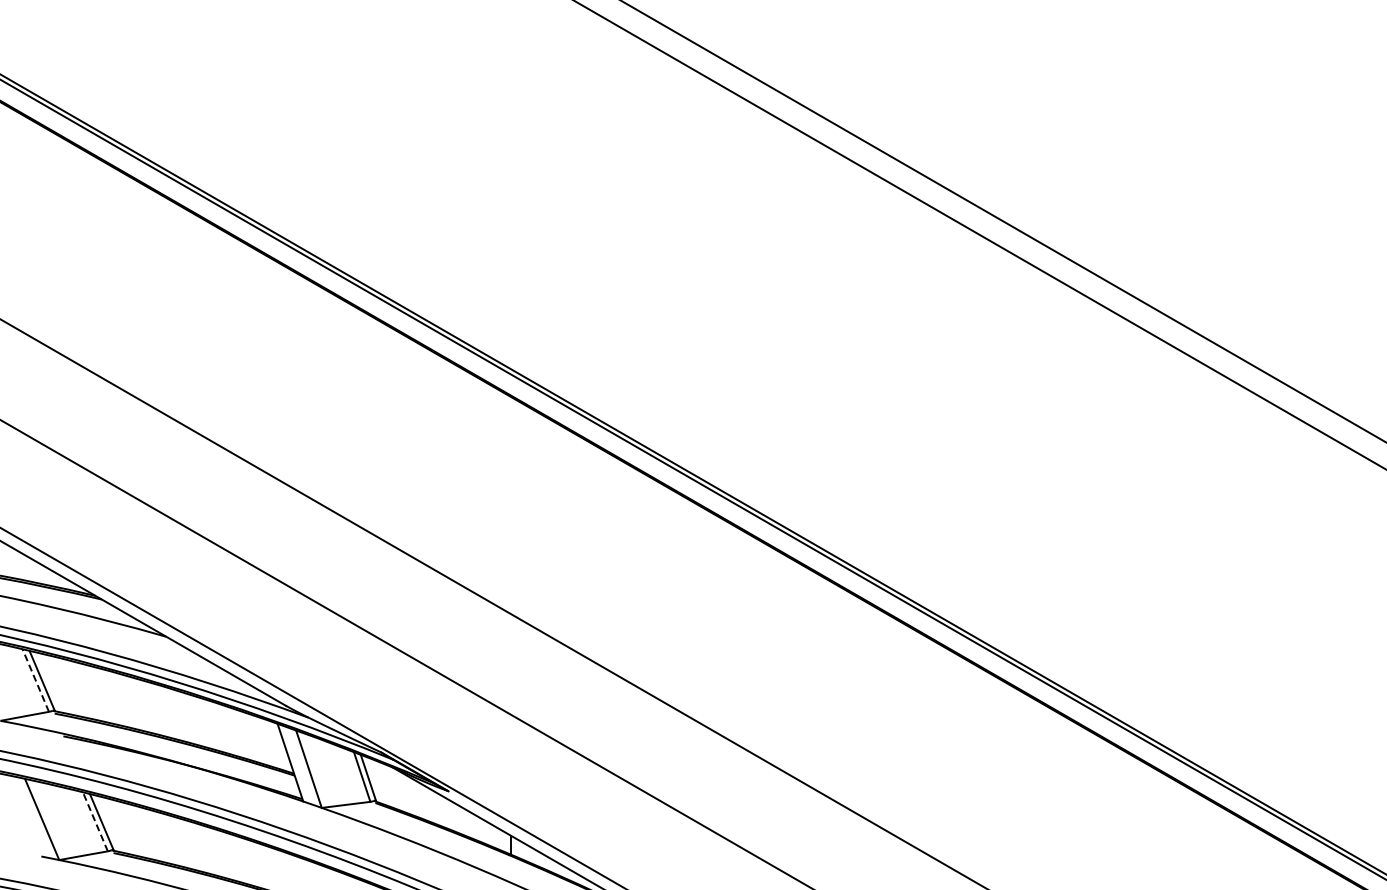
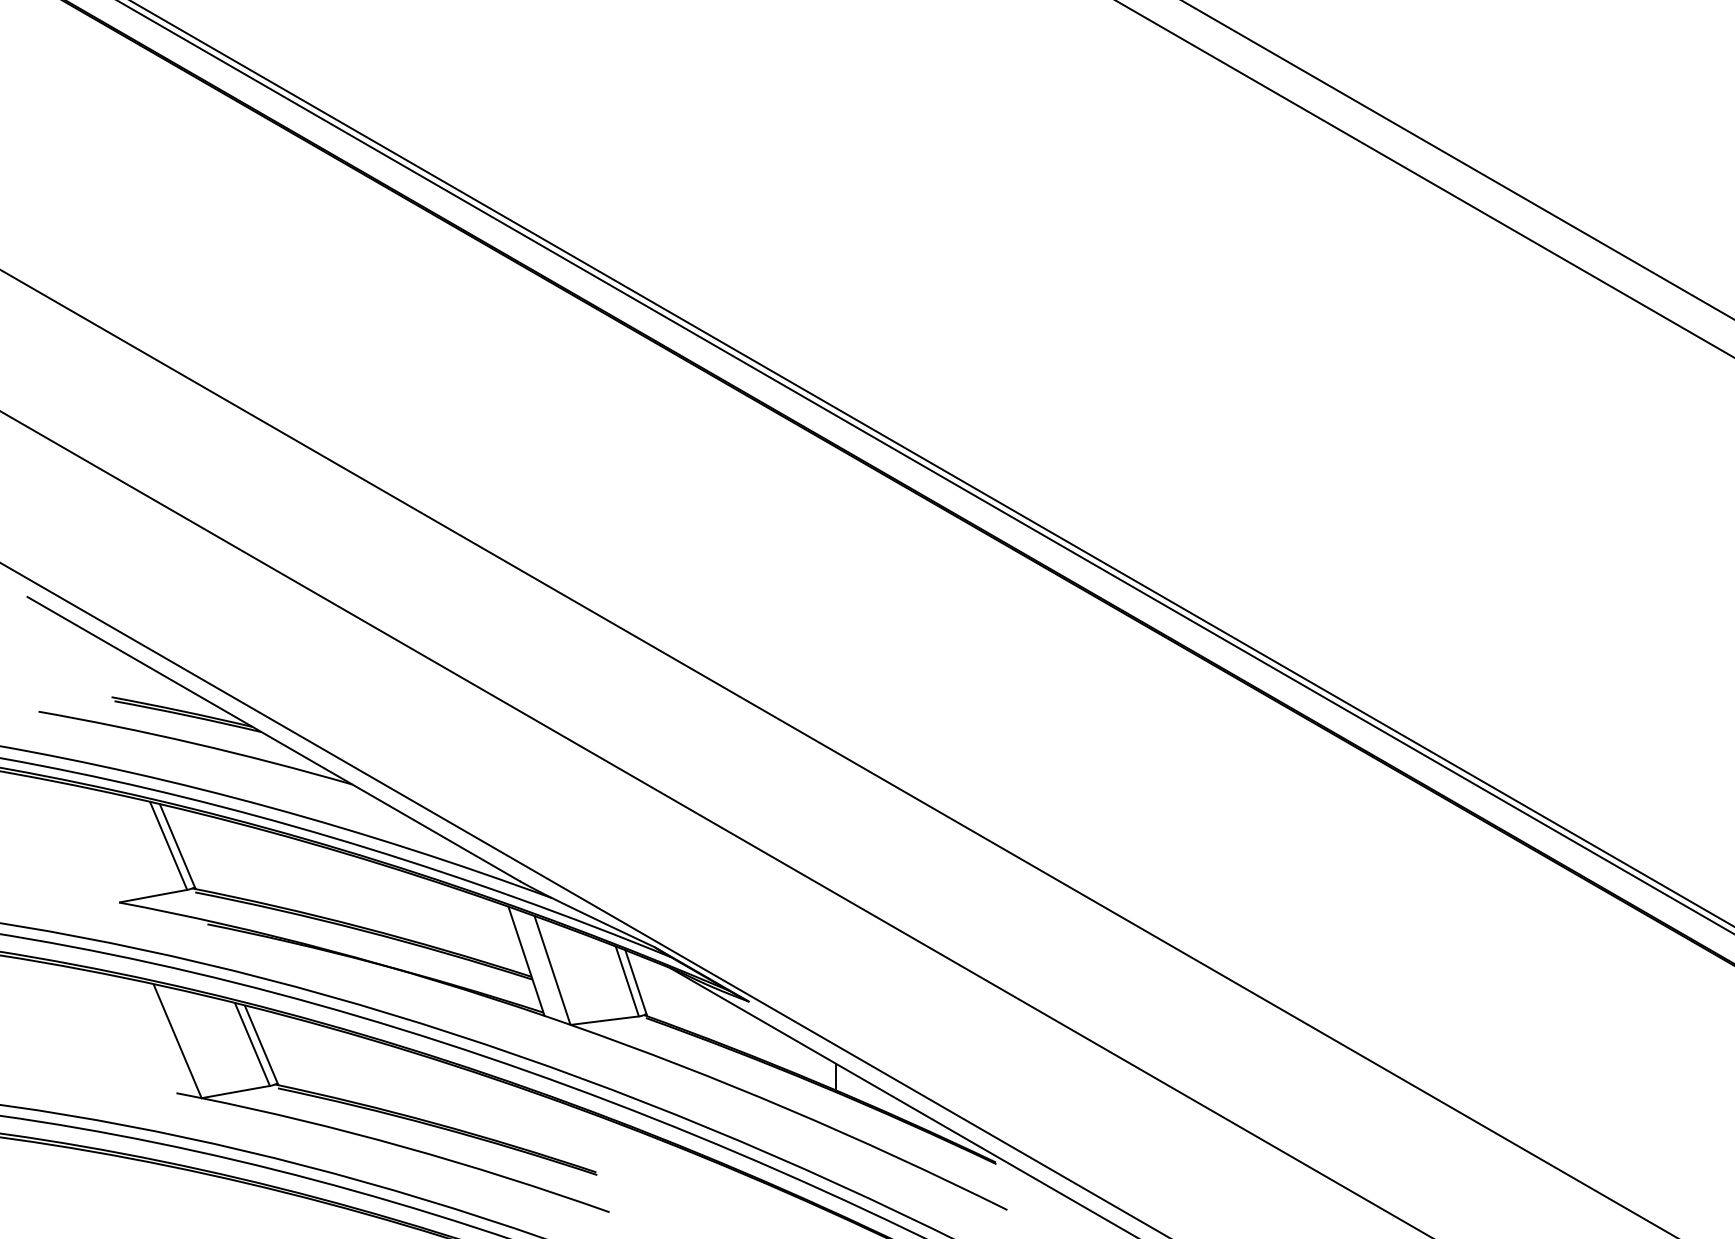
line: (35, 680) -> (168, 845), dashed -> solid
line: (95, 822) -> (252, 1045), dashed -> solid

